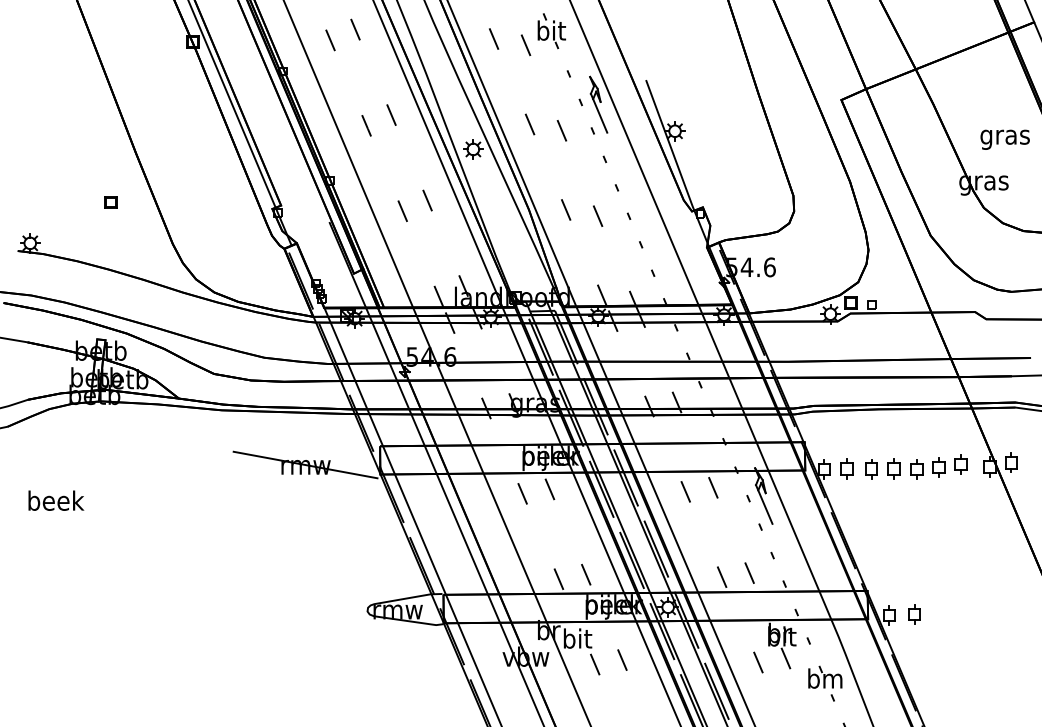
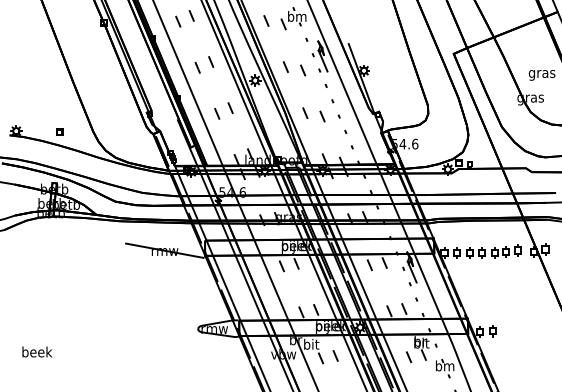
text: (551, 30) -> (297, 16), bit -> bm
part: (110, 201) -> (59, 131), moved
text: (56, 499) -> (37, 351), moved

